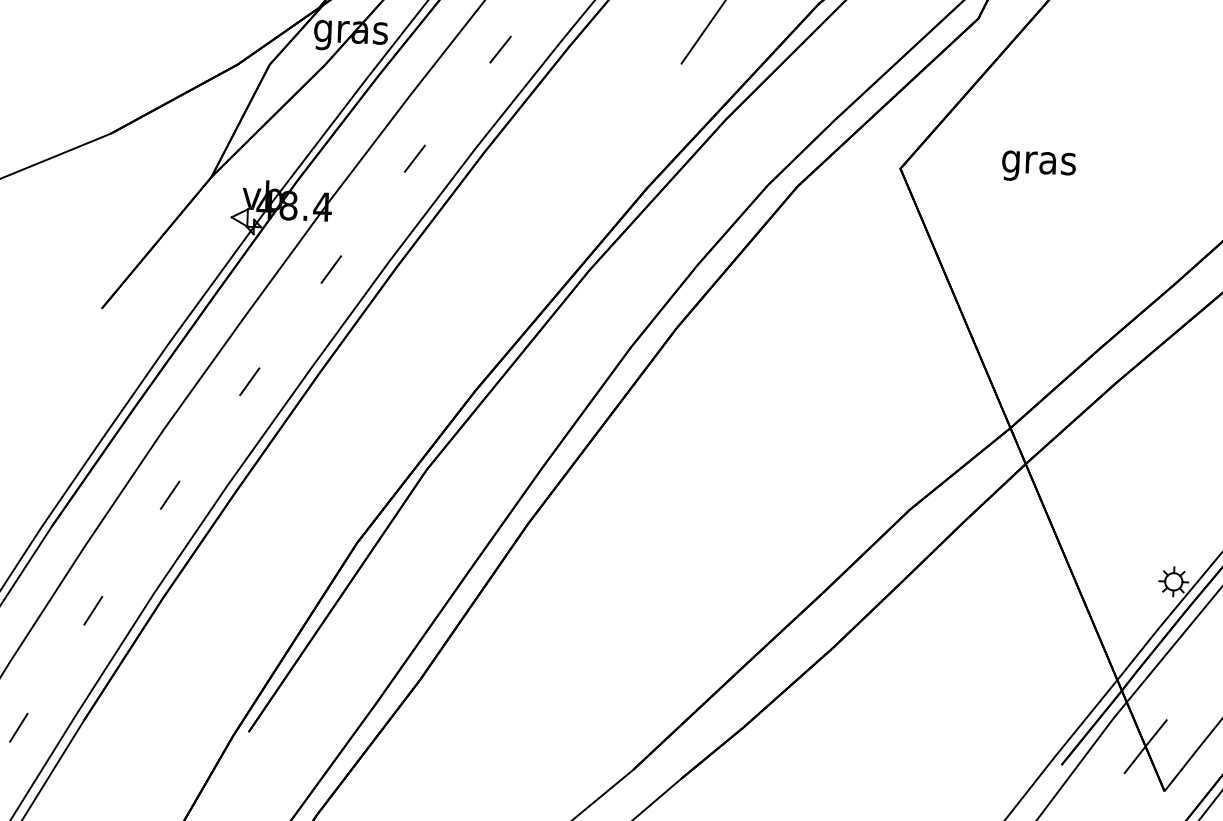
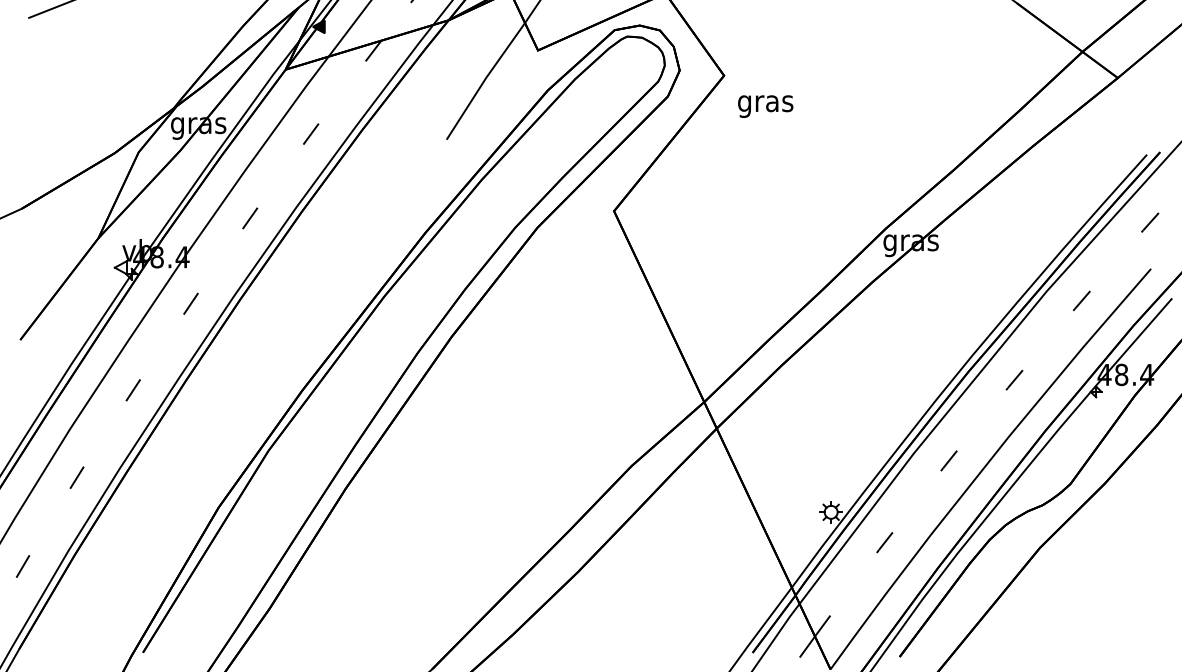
text: (1038, 166) -> (765, 106), moved

